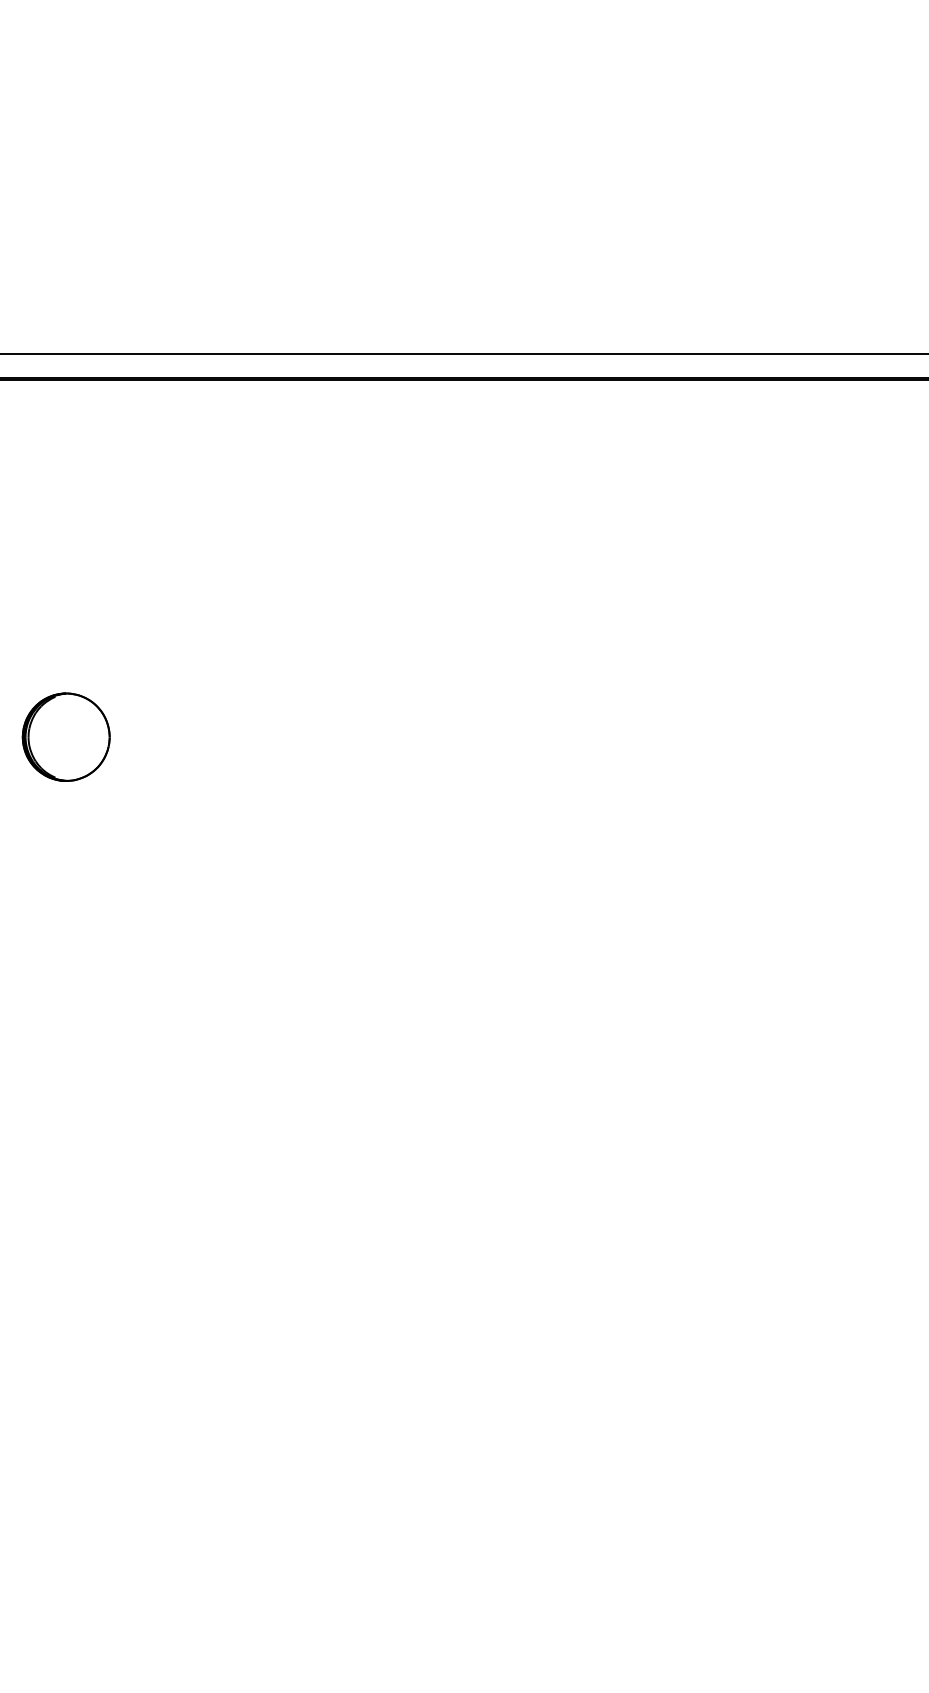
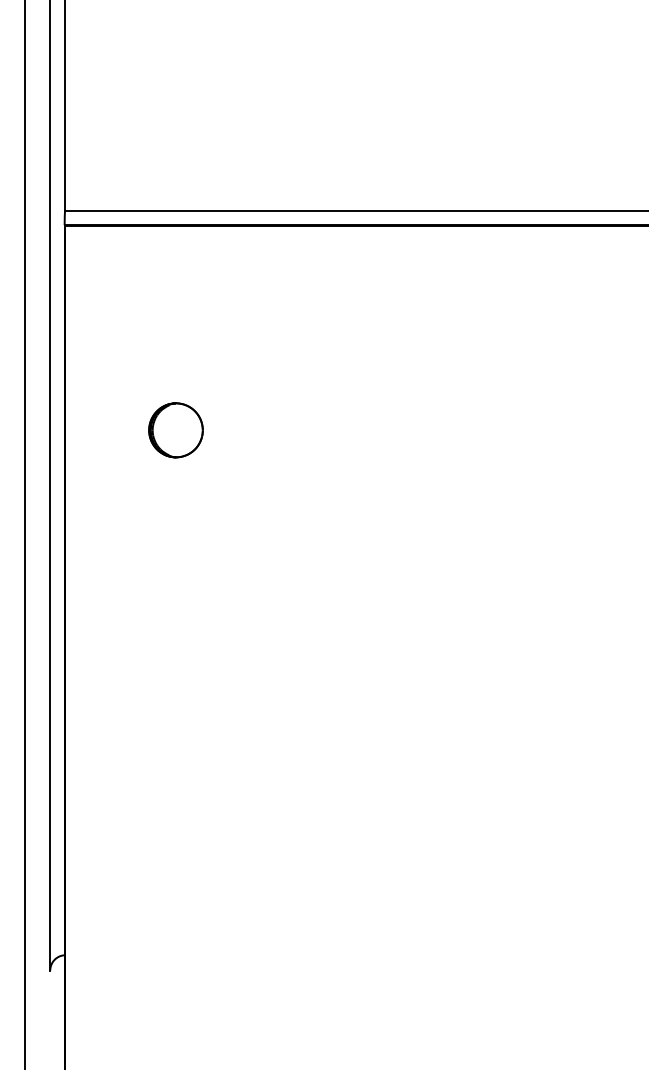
part: (65, 737) -> (175, 430), moved

